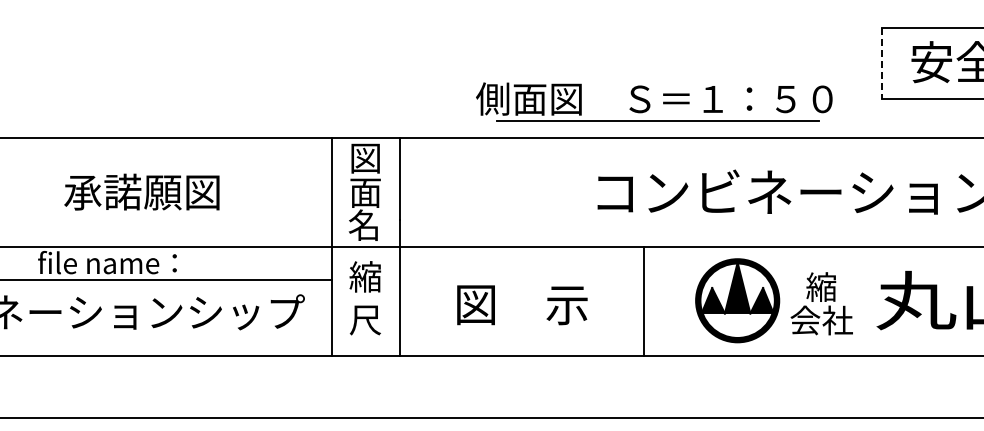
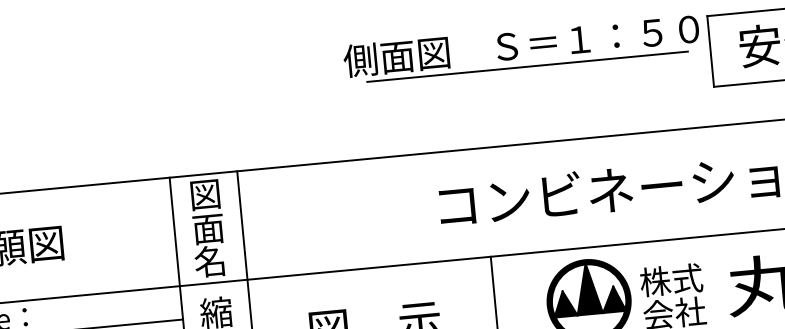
line: (882, 63) -> (711, 51), dashed -> solid
part: (654, 101) -> (521, 47), moved
text: (821, 286) -> (671, 279), 縮 -> 株式

